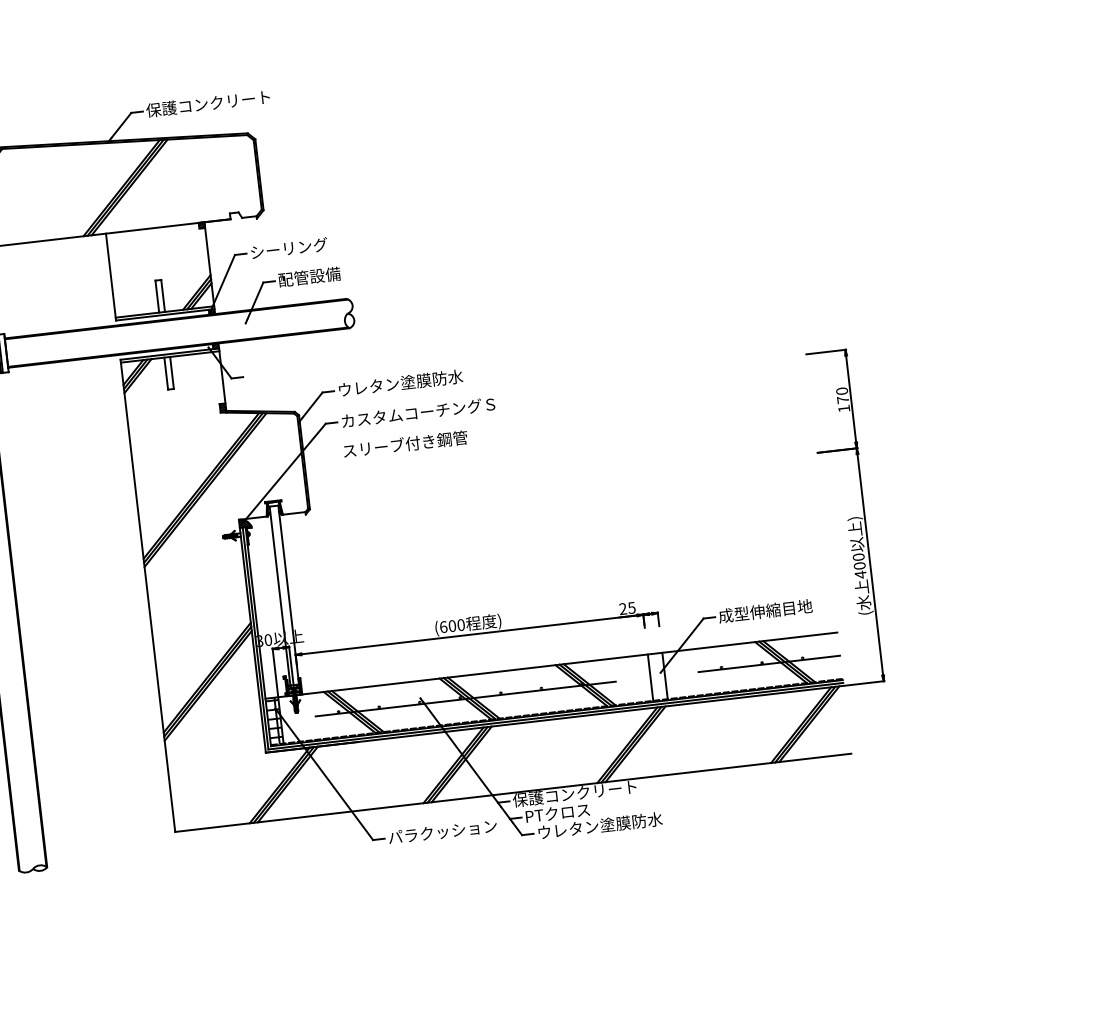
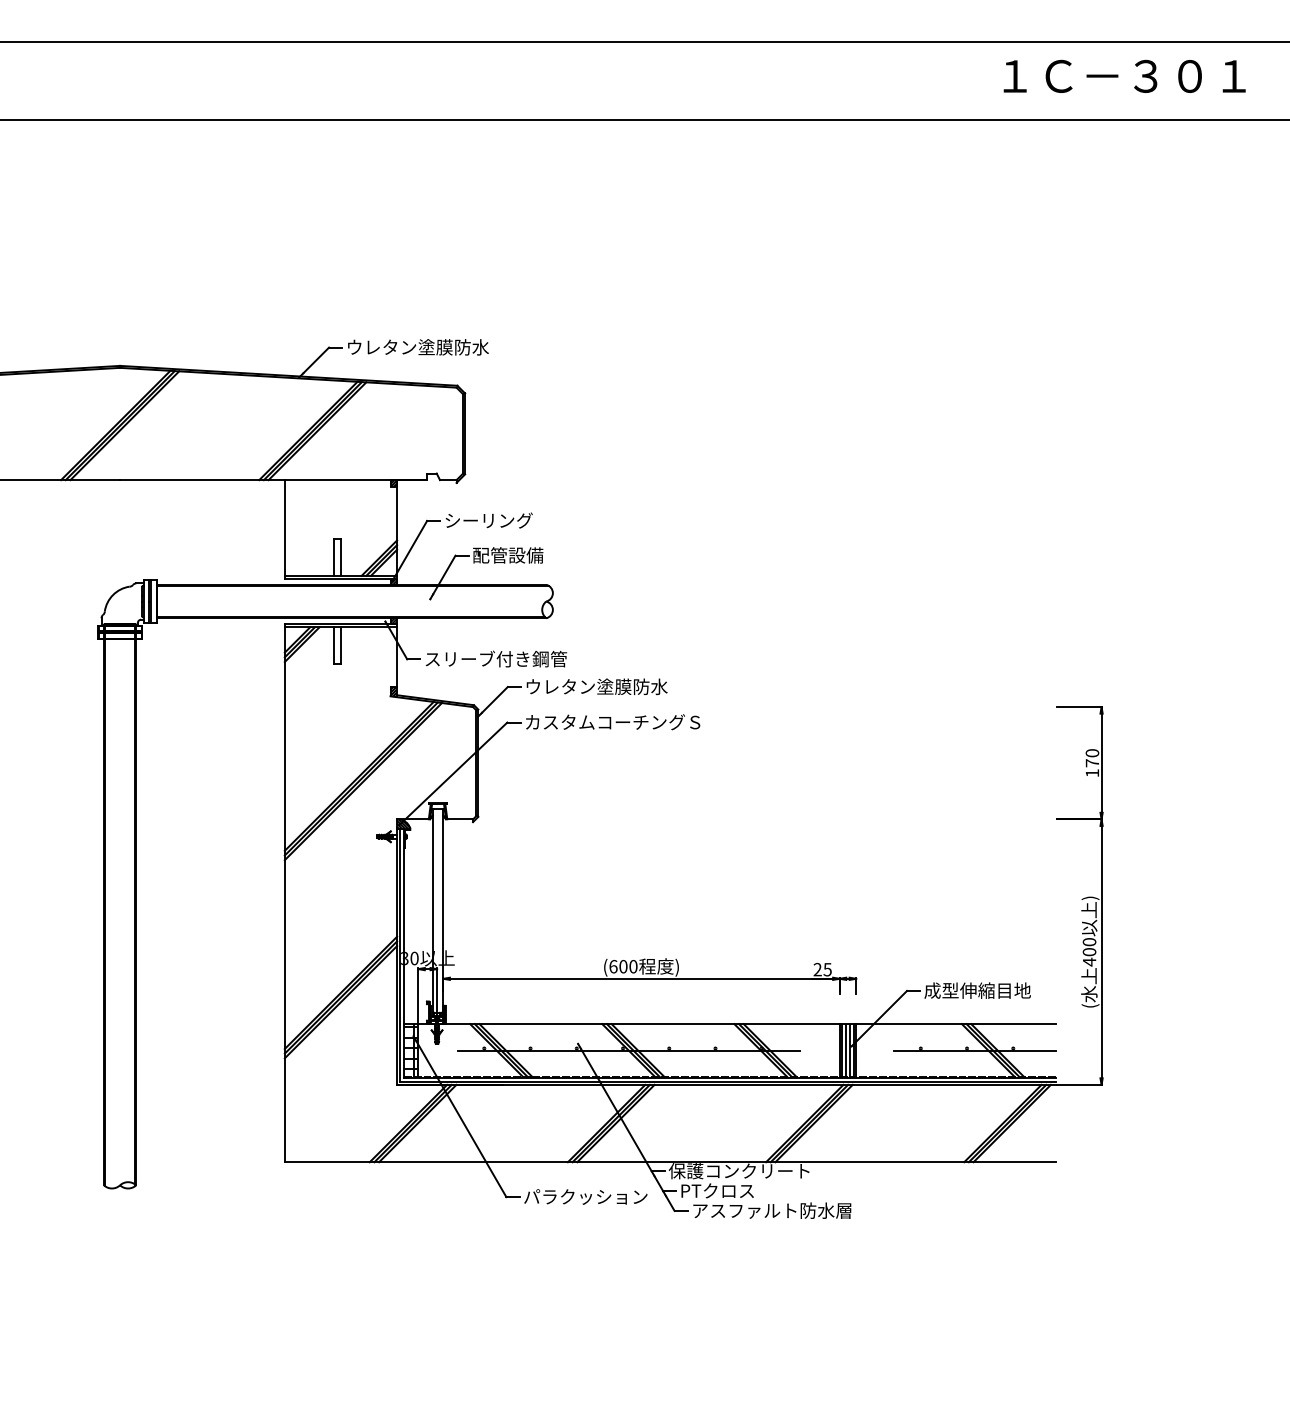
text: (208, 103) -> (417, 347), 保護コンクリート -> ウレタン塗膜防水
text: (405, 443) -> (496, 658), moved
hatch: (658, 676) -> (848, 1050), added
text: (607, 824) -> (772, 1210), ウレタン塗膜防水 -> アスファルト防水層

